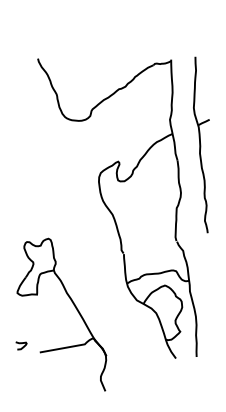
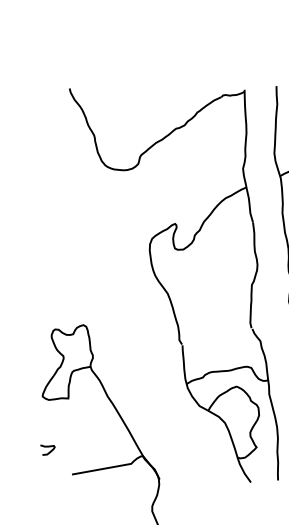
curve: (21, 344) -> (47, 448), moved

